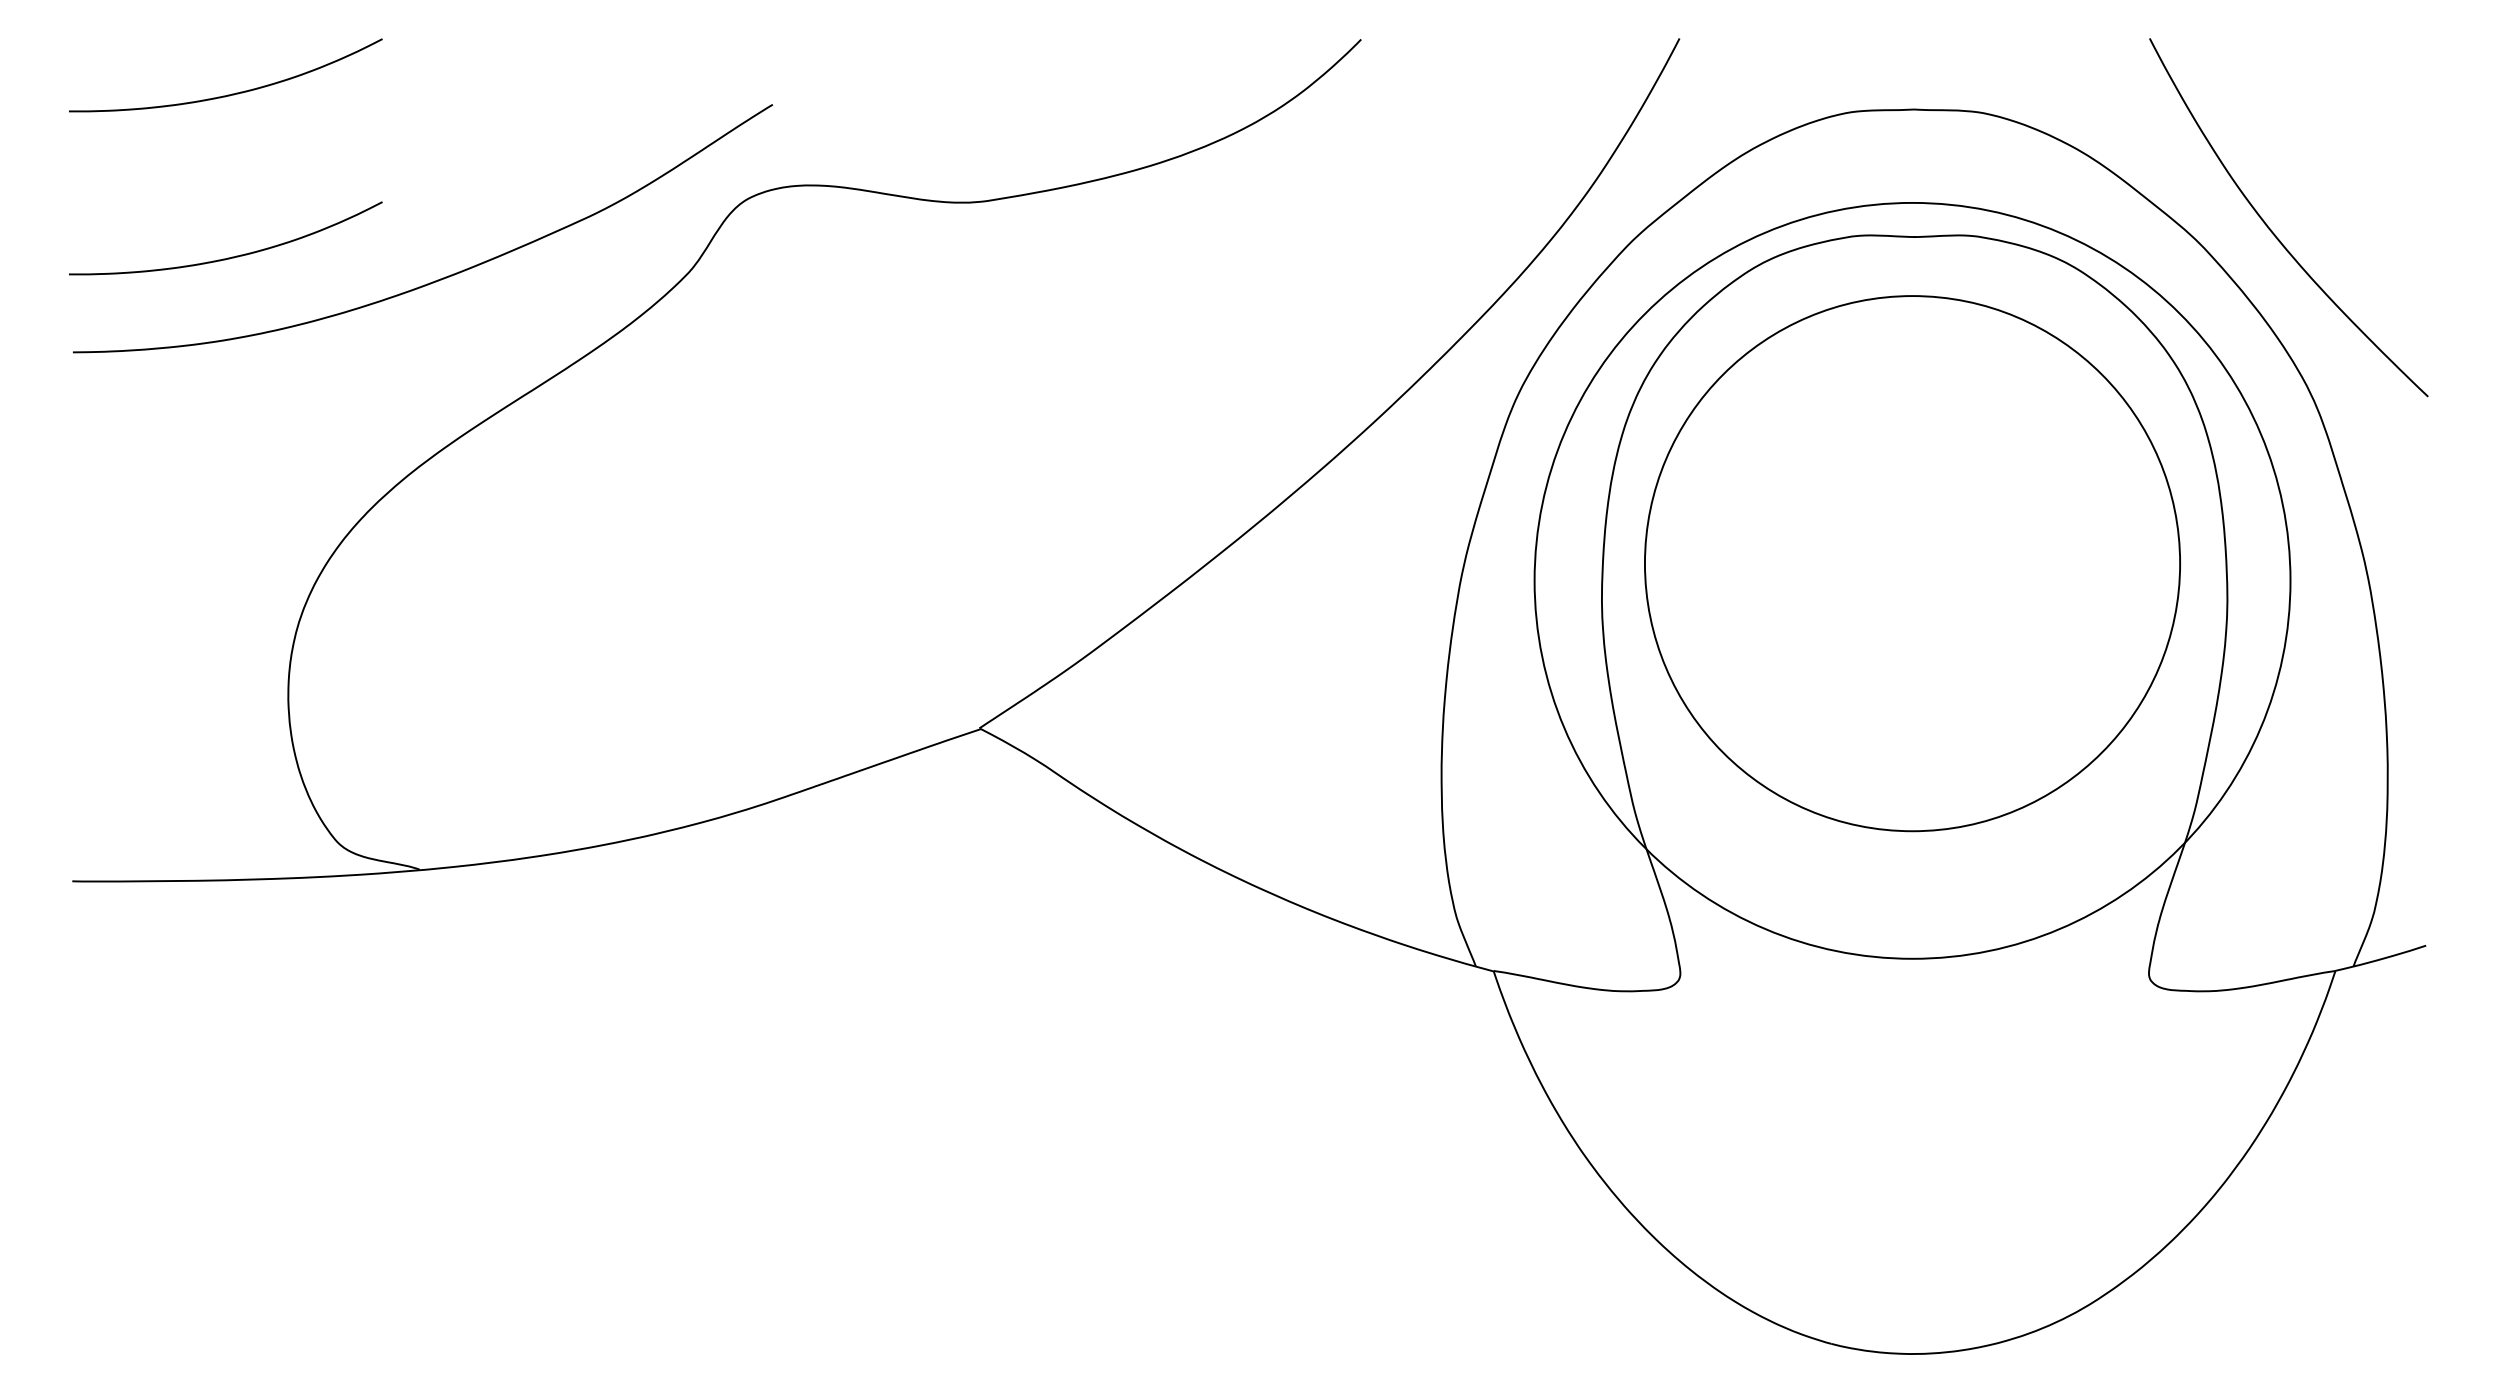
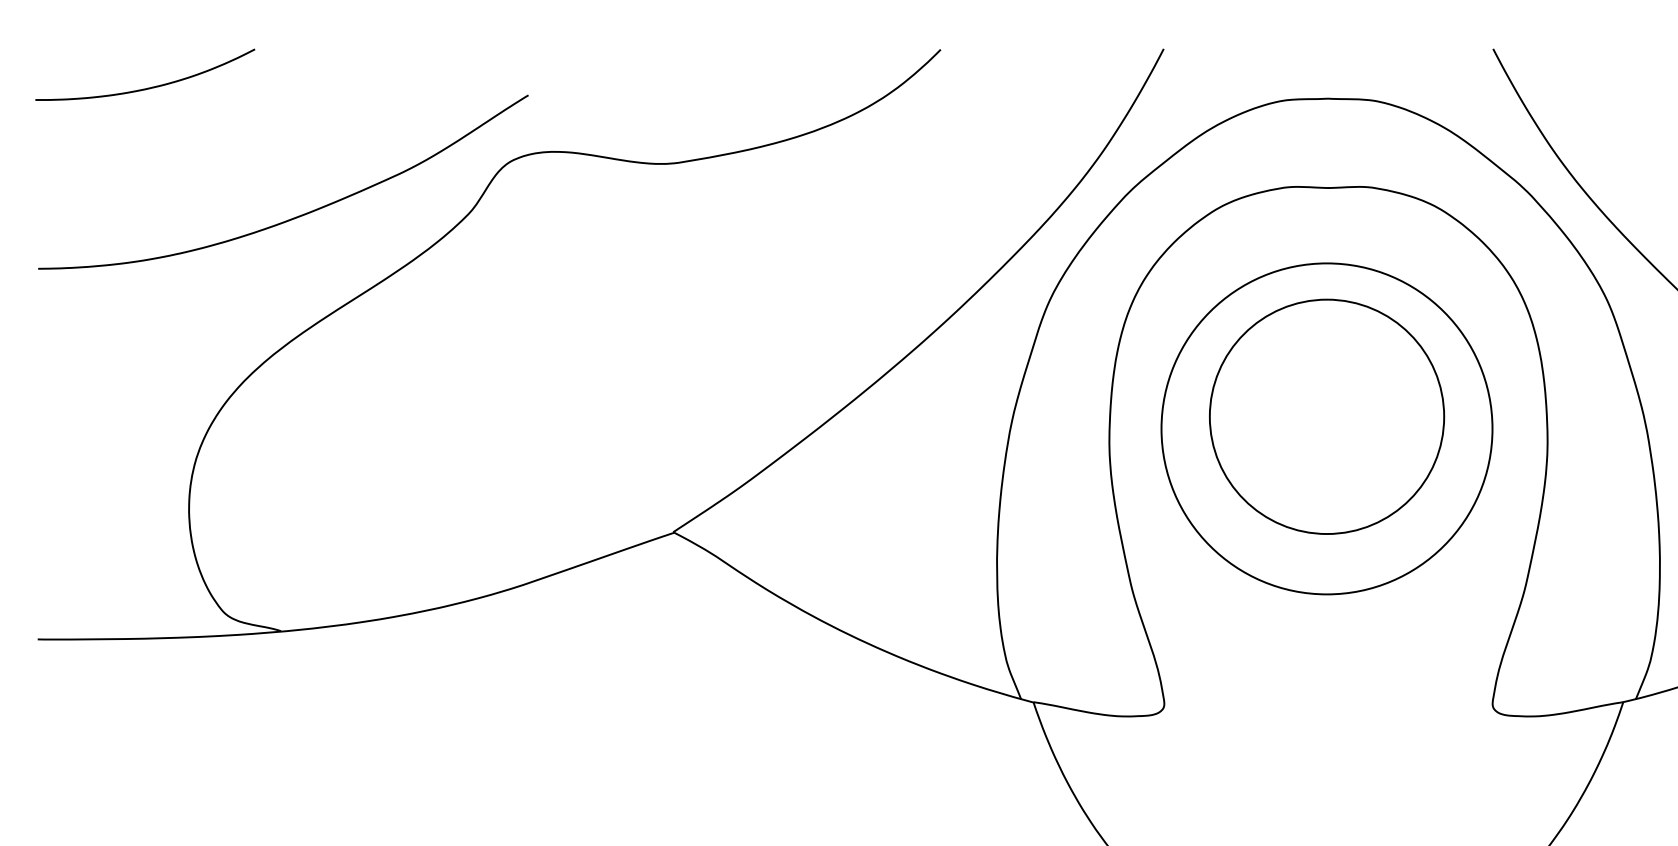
curve: (227, 257) -> (146, 202), removed
circle: (1912, 563) -> (1326, 416), size x0.62
circle: (1912, 580) -> (1326, 428), size x0.62

